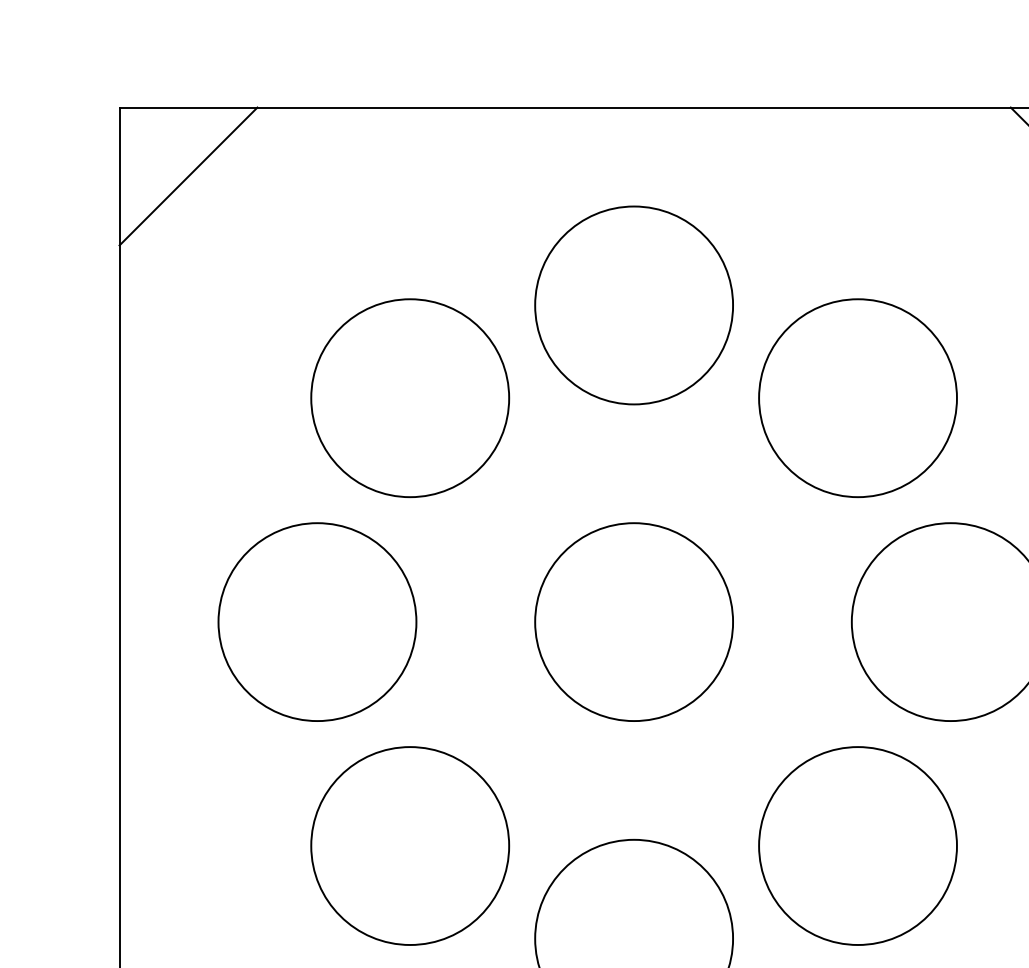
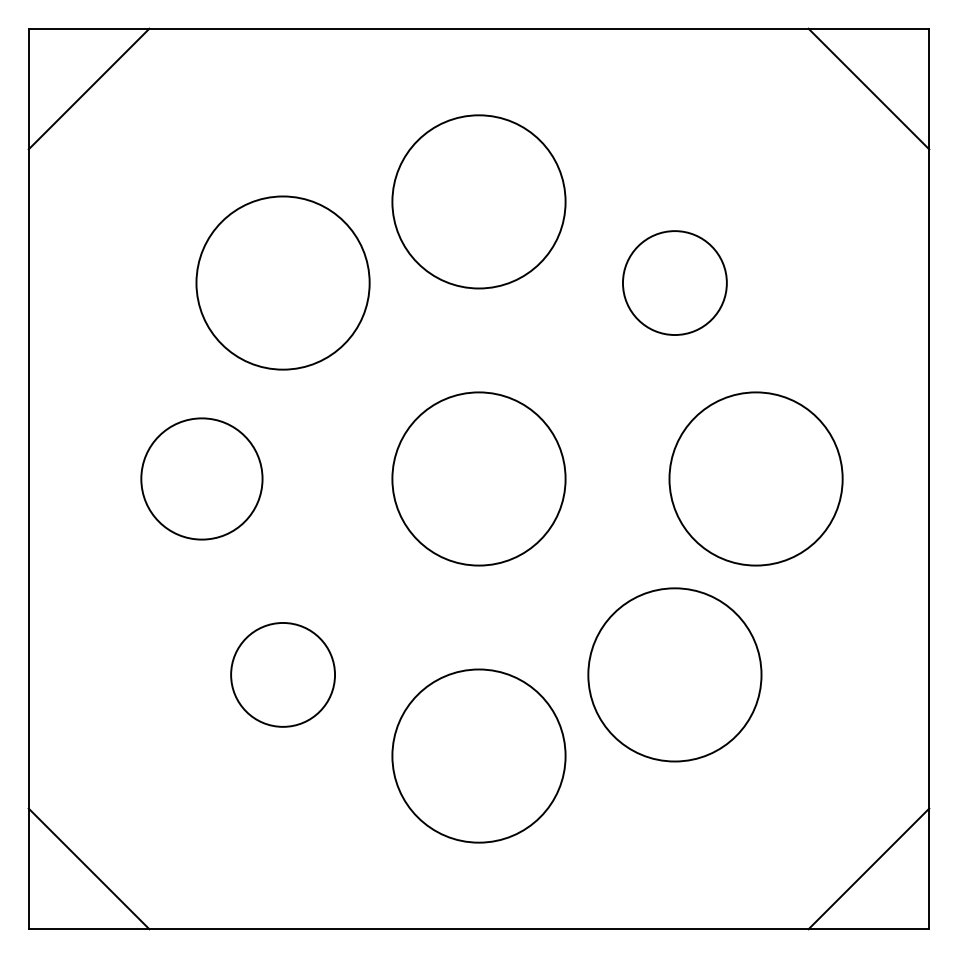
circle: (857, 397) -> (674, 282), size x0.6
circle: (317, 621) -> (201, 478), size x0.7
circle: (409, 845) -> (282, 674), size x0.6

